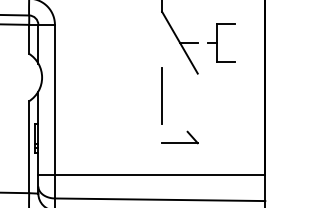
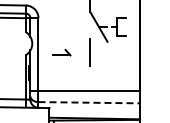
part: (179, 137) -> (61, 52), moved
line: (160, 199) -> (89, 102), solid -> dashed

